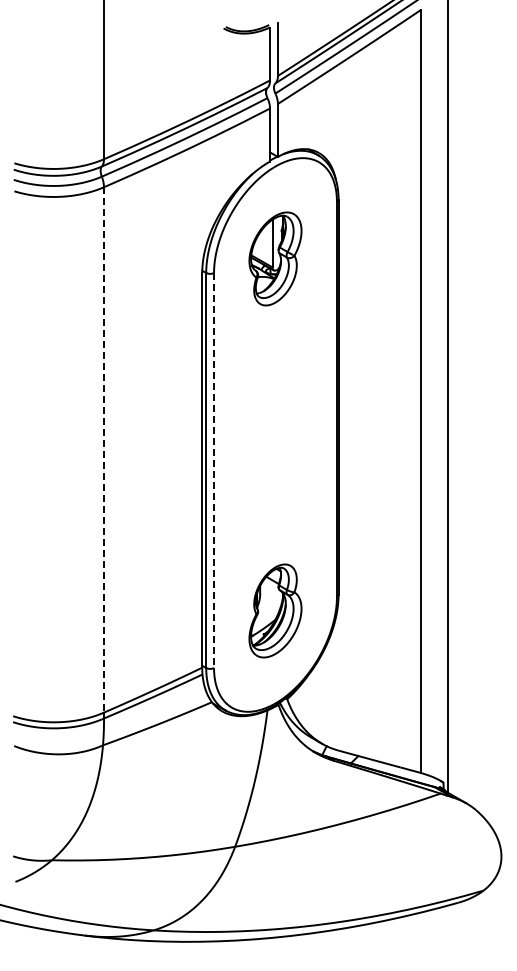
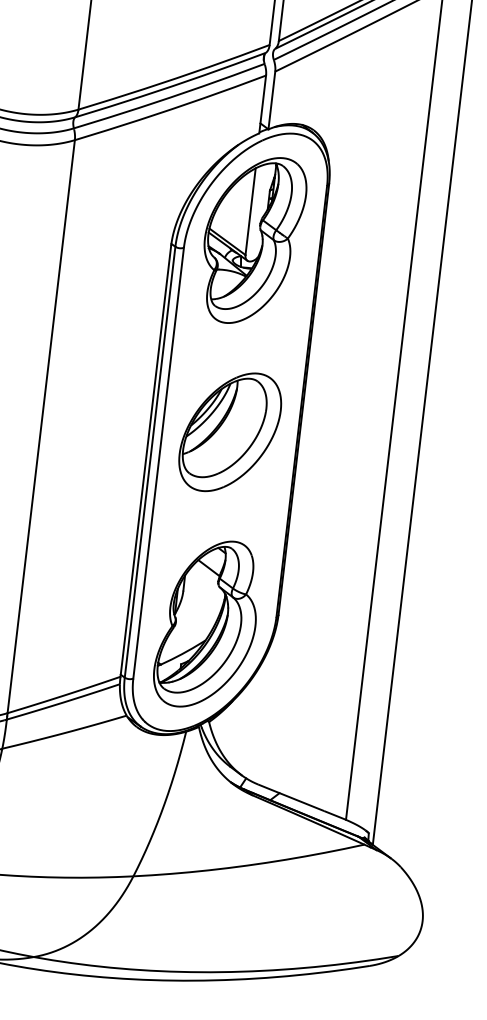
part: (275, 258) -> (252, 239), size x1.67
part: (275, 434) -> (230, 431), added
line: (104, 449) -> (41, 426), dashed -> solid
line: (214, 470) -> (159, 463), dashed -> solid
part: (275, 610) -> (207, 623), size x1.67

